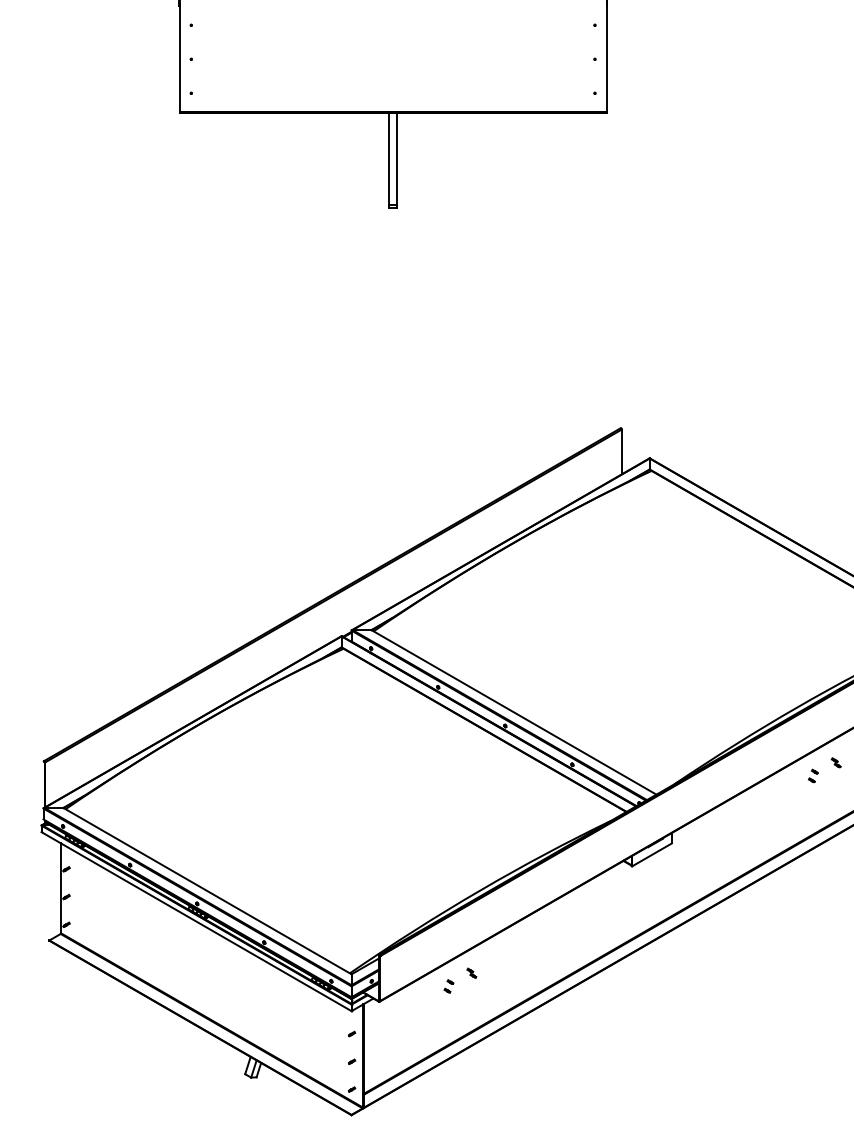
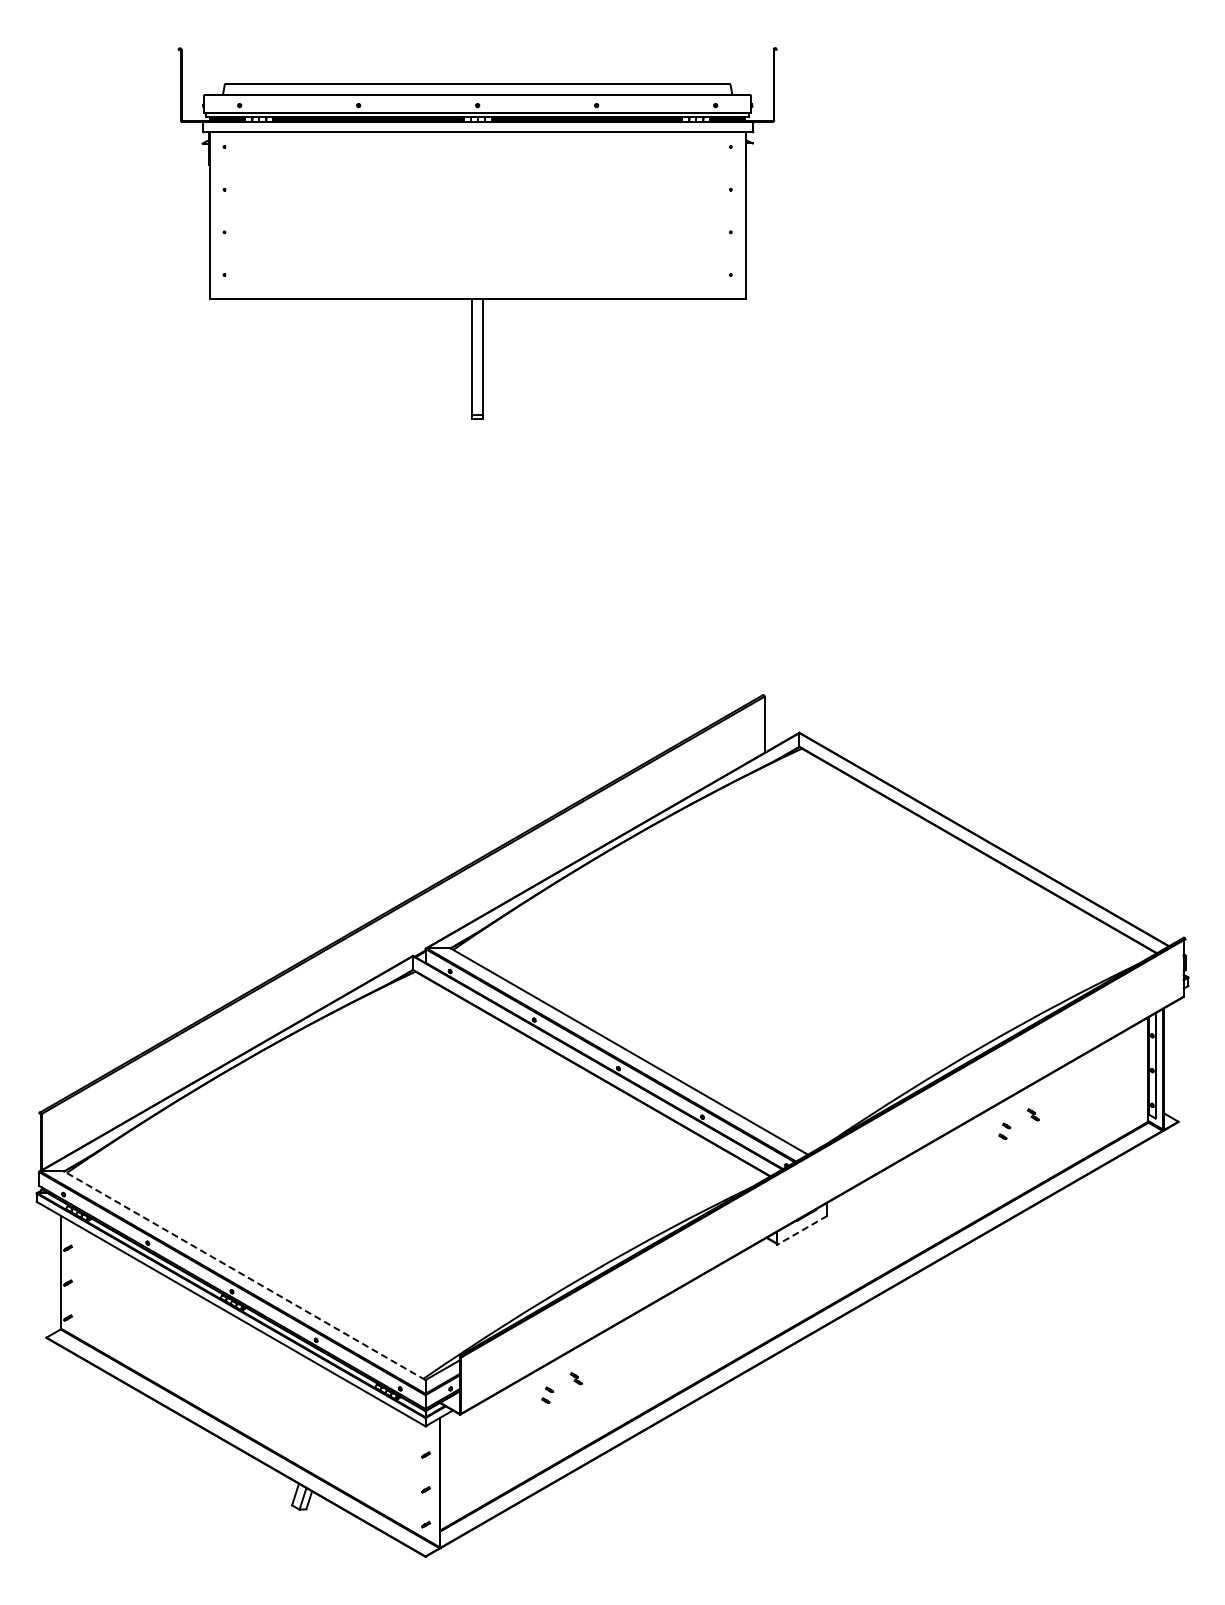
line: (652, 855) -> (802, 1230), solid -> dashed
line: (207, 890) -> (244, 1275), solid -> dashed

